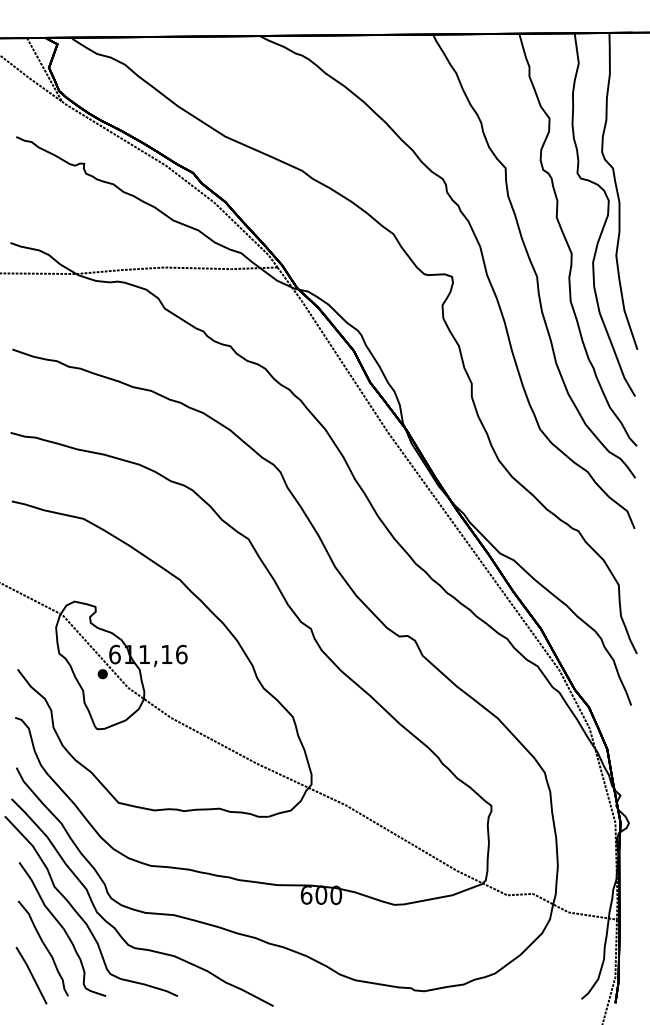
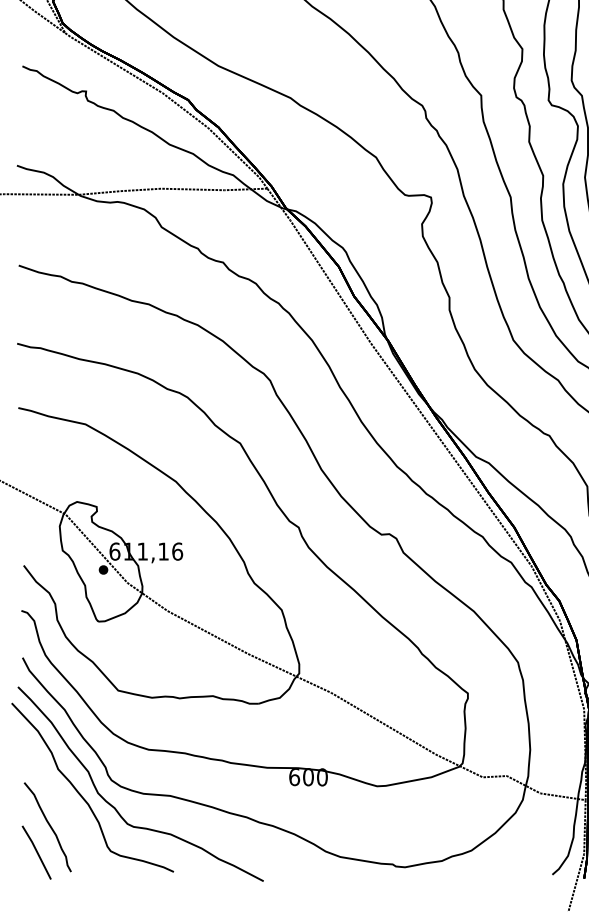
curve: (62, 928) -> (65, 808), removed

